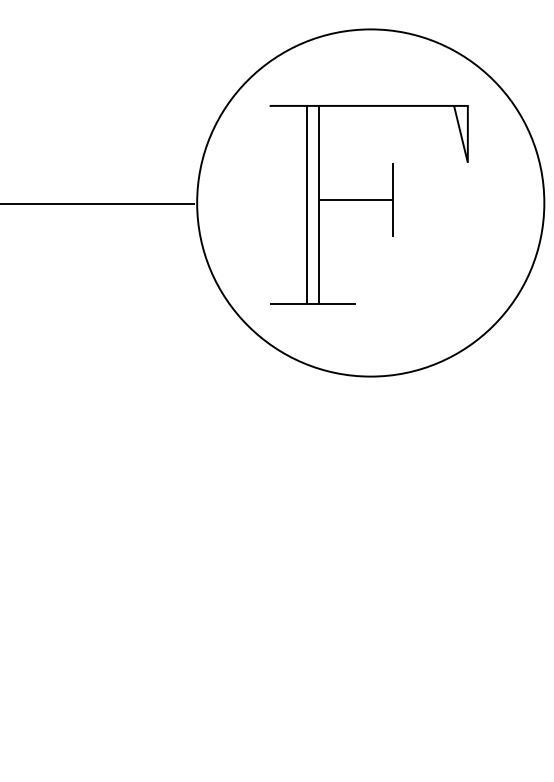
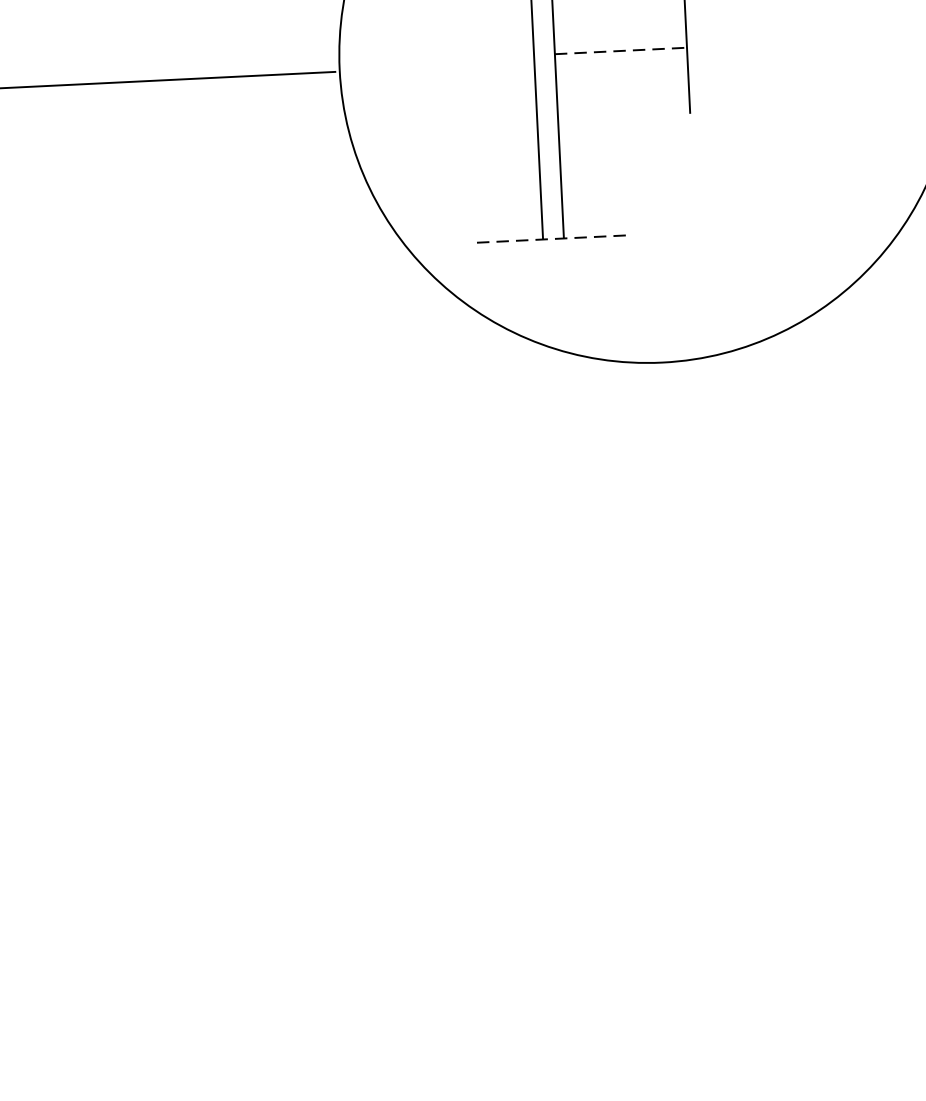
line: (356, 200) -> (621, 51), solid -> dashed
line: (313, 304) -> (554, 239), solid -> dashed

